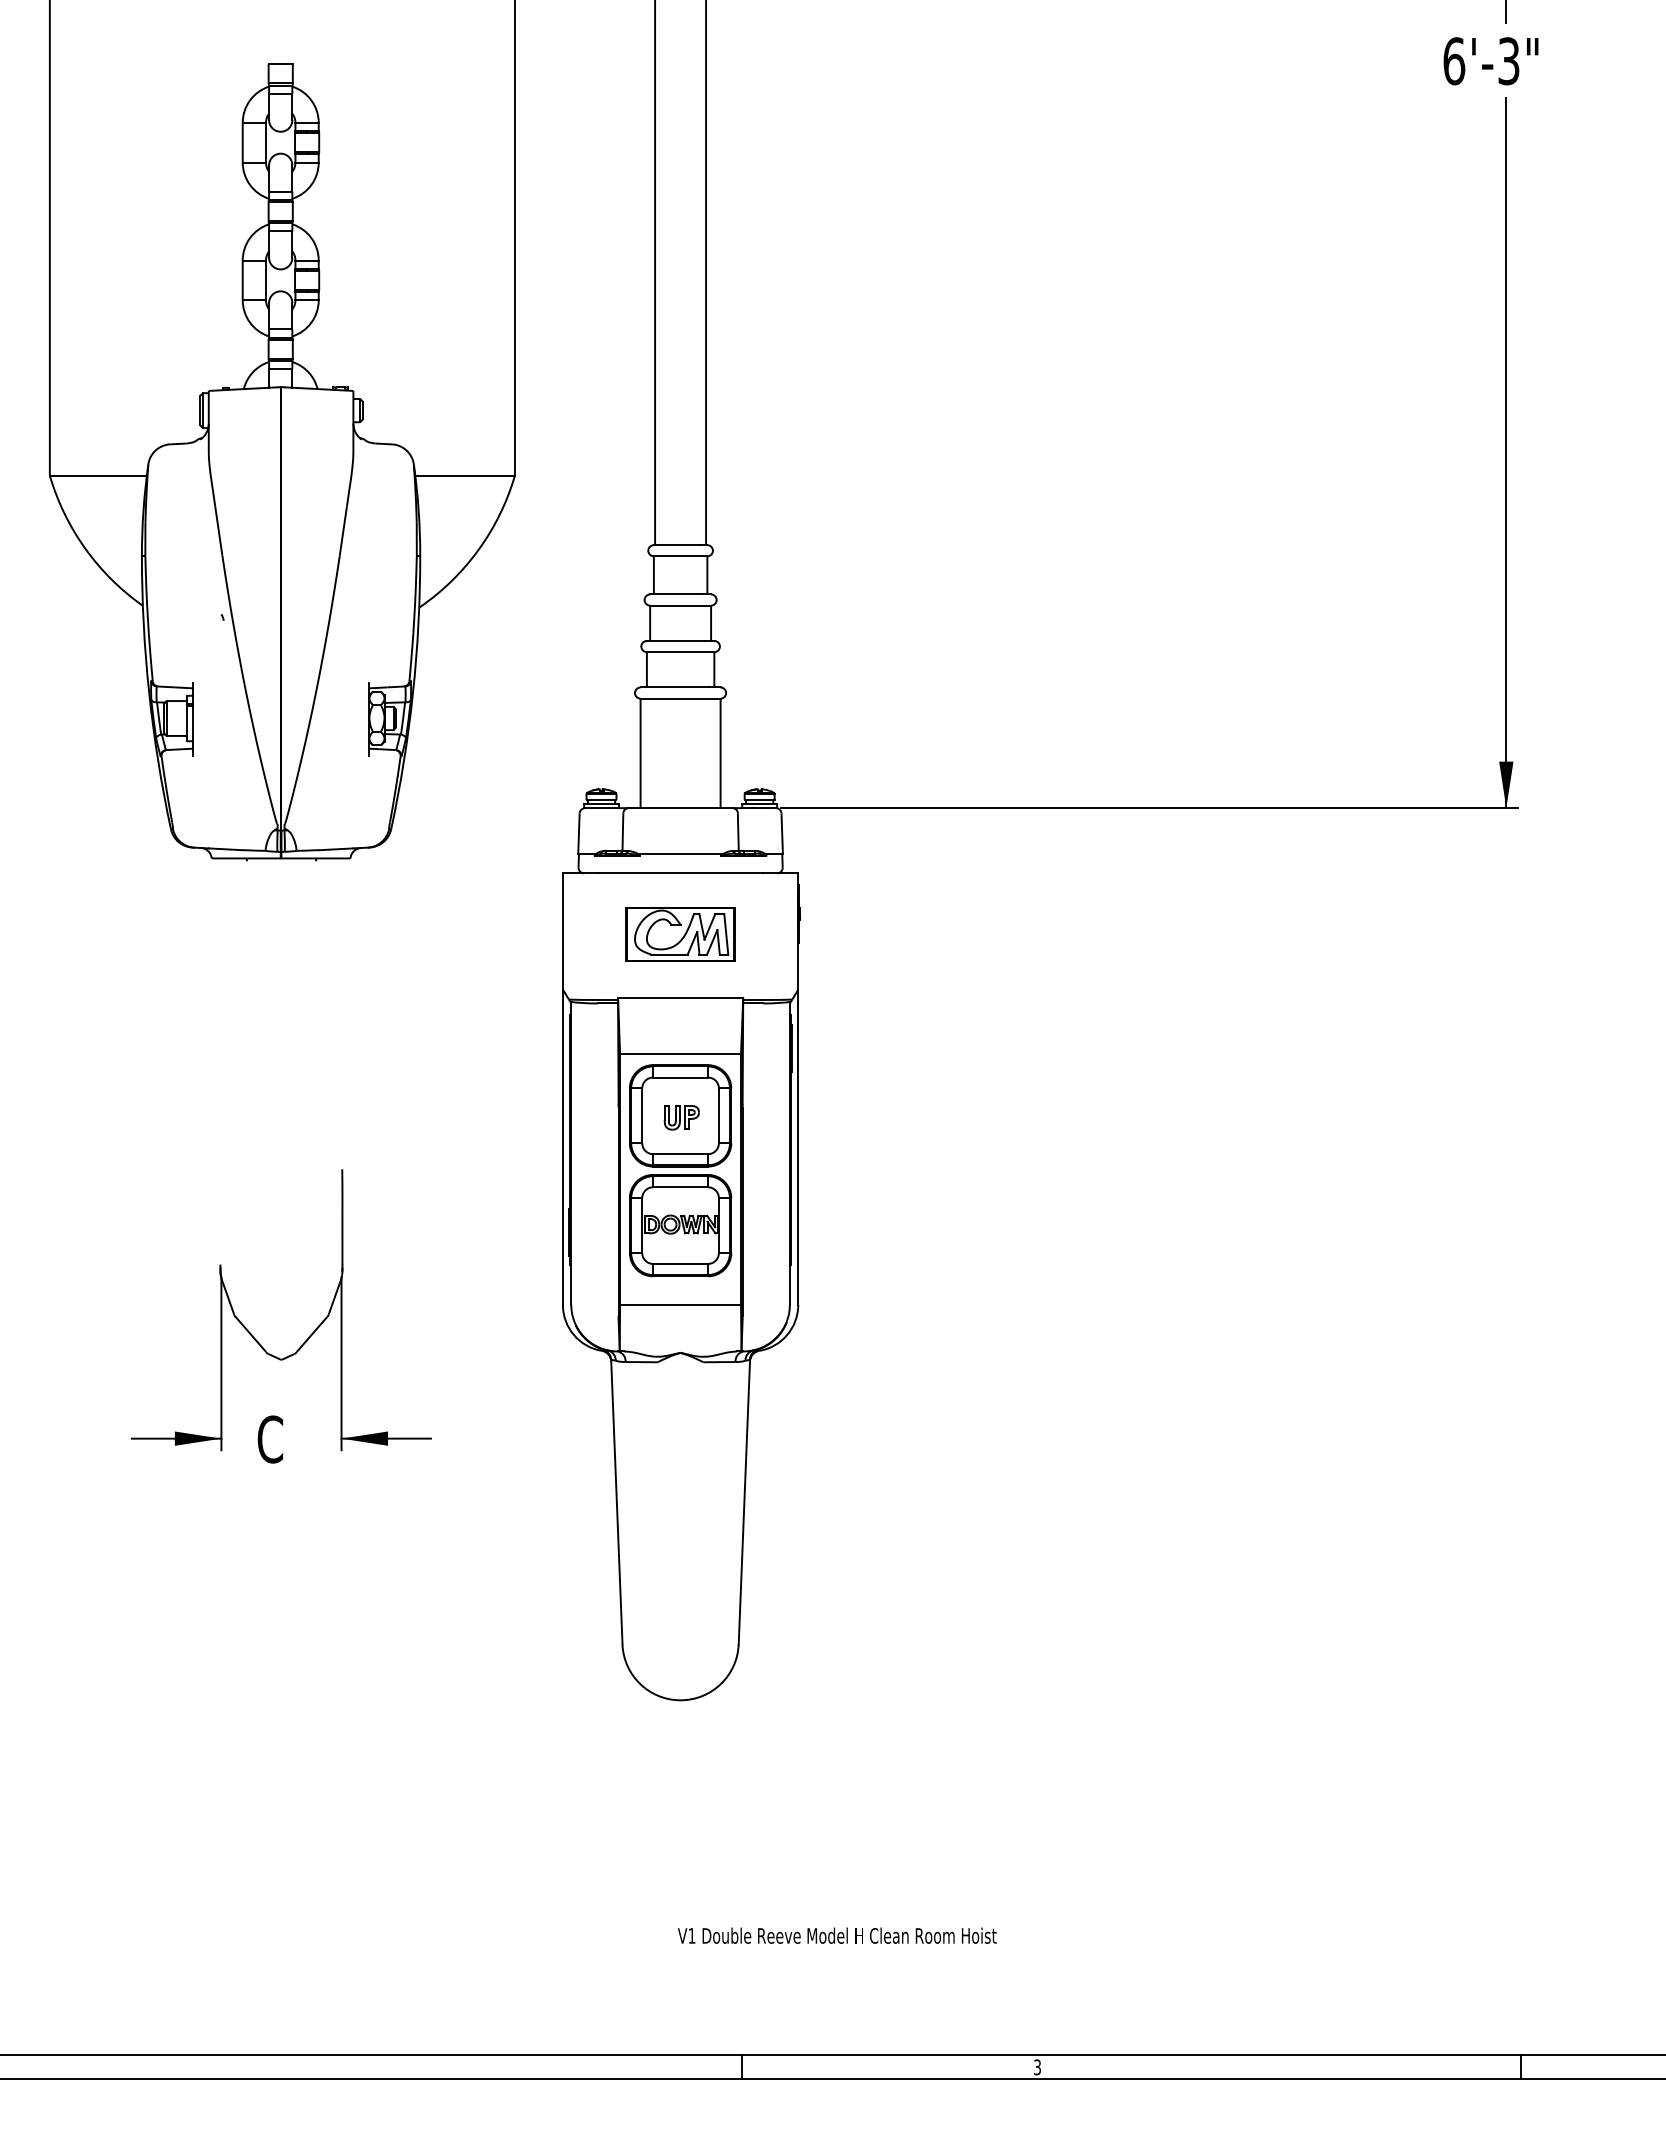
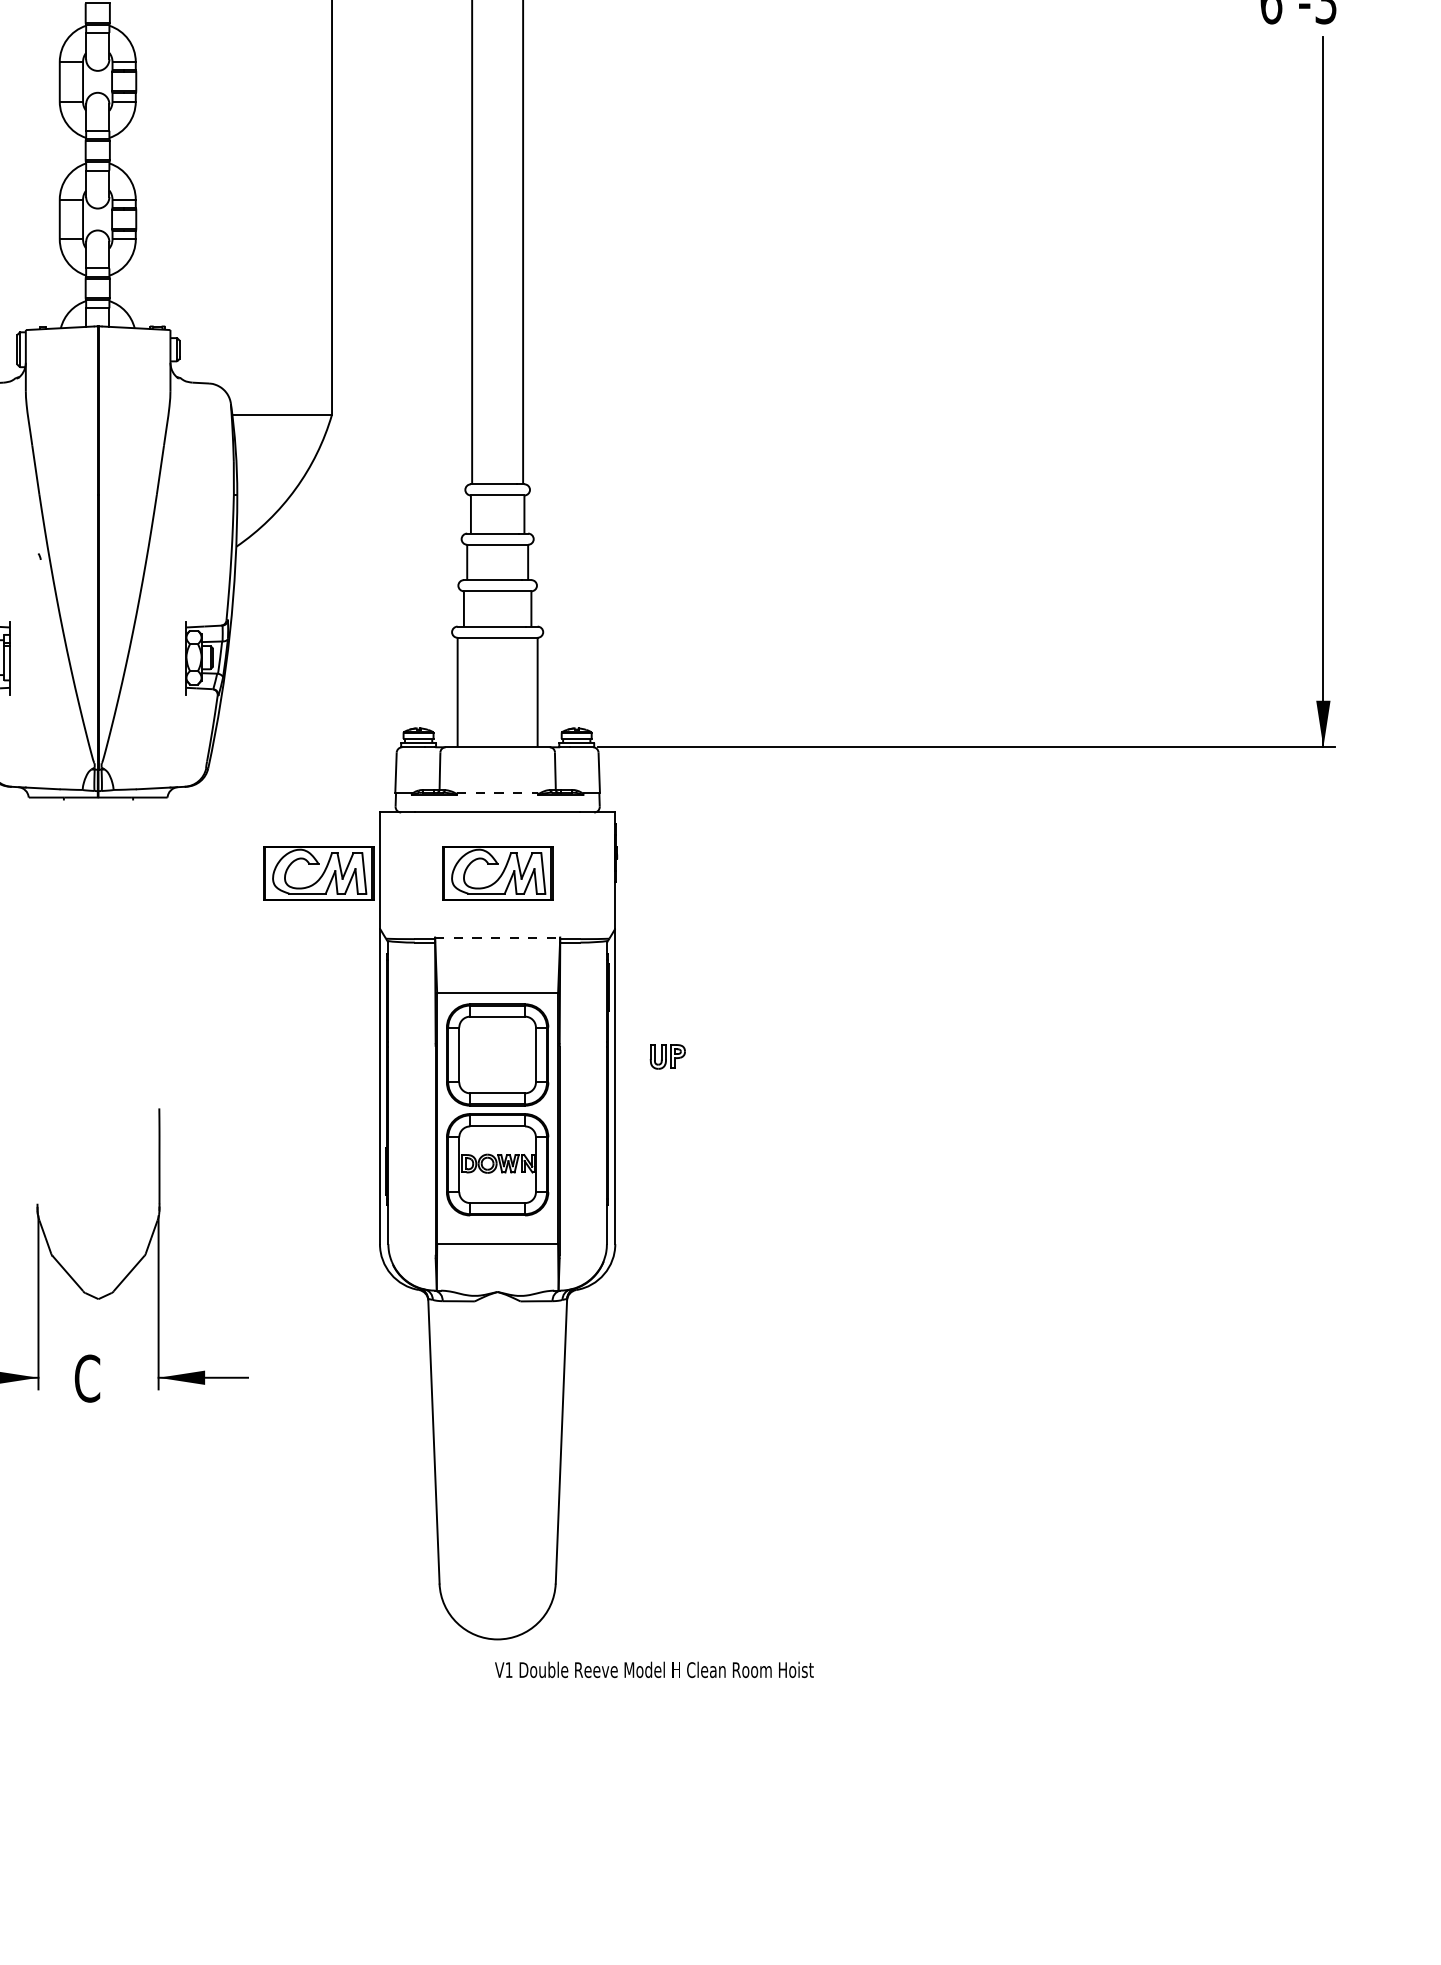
line: (680, 853) -> (497, 792), solid -> dashed
part: (501, 934) -> (318, 873), added
line: (680, 998) -> (497, 937), solid -> dashed
part: (681, 1117) -> (667, 1056), moved
text: (837, 1935) -> (654, 1669), moved

